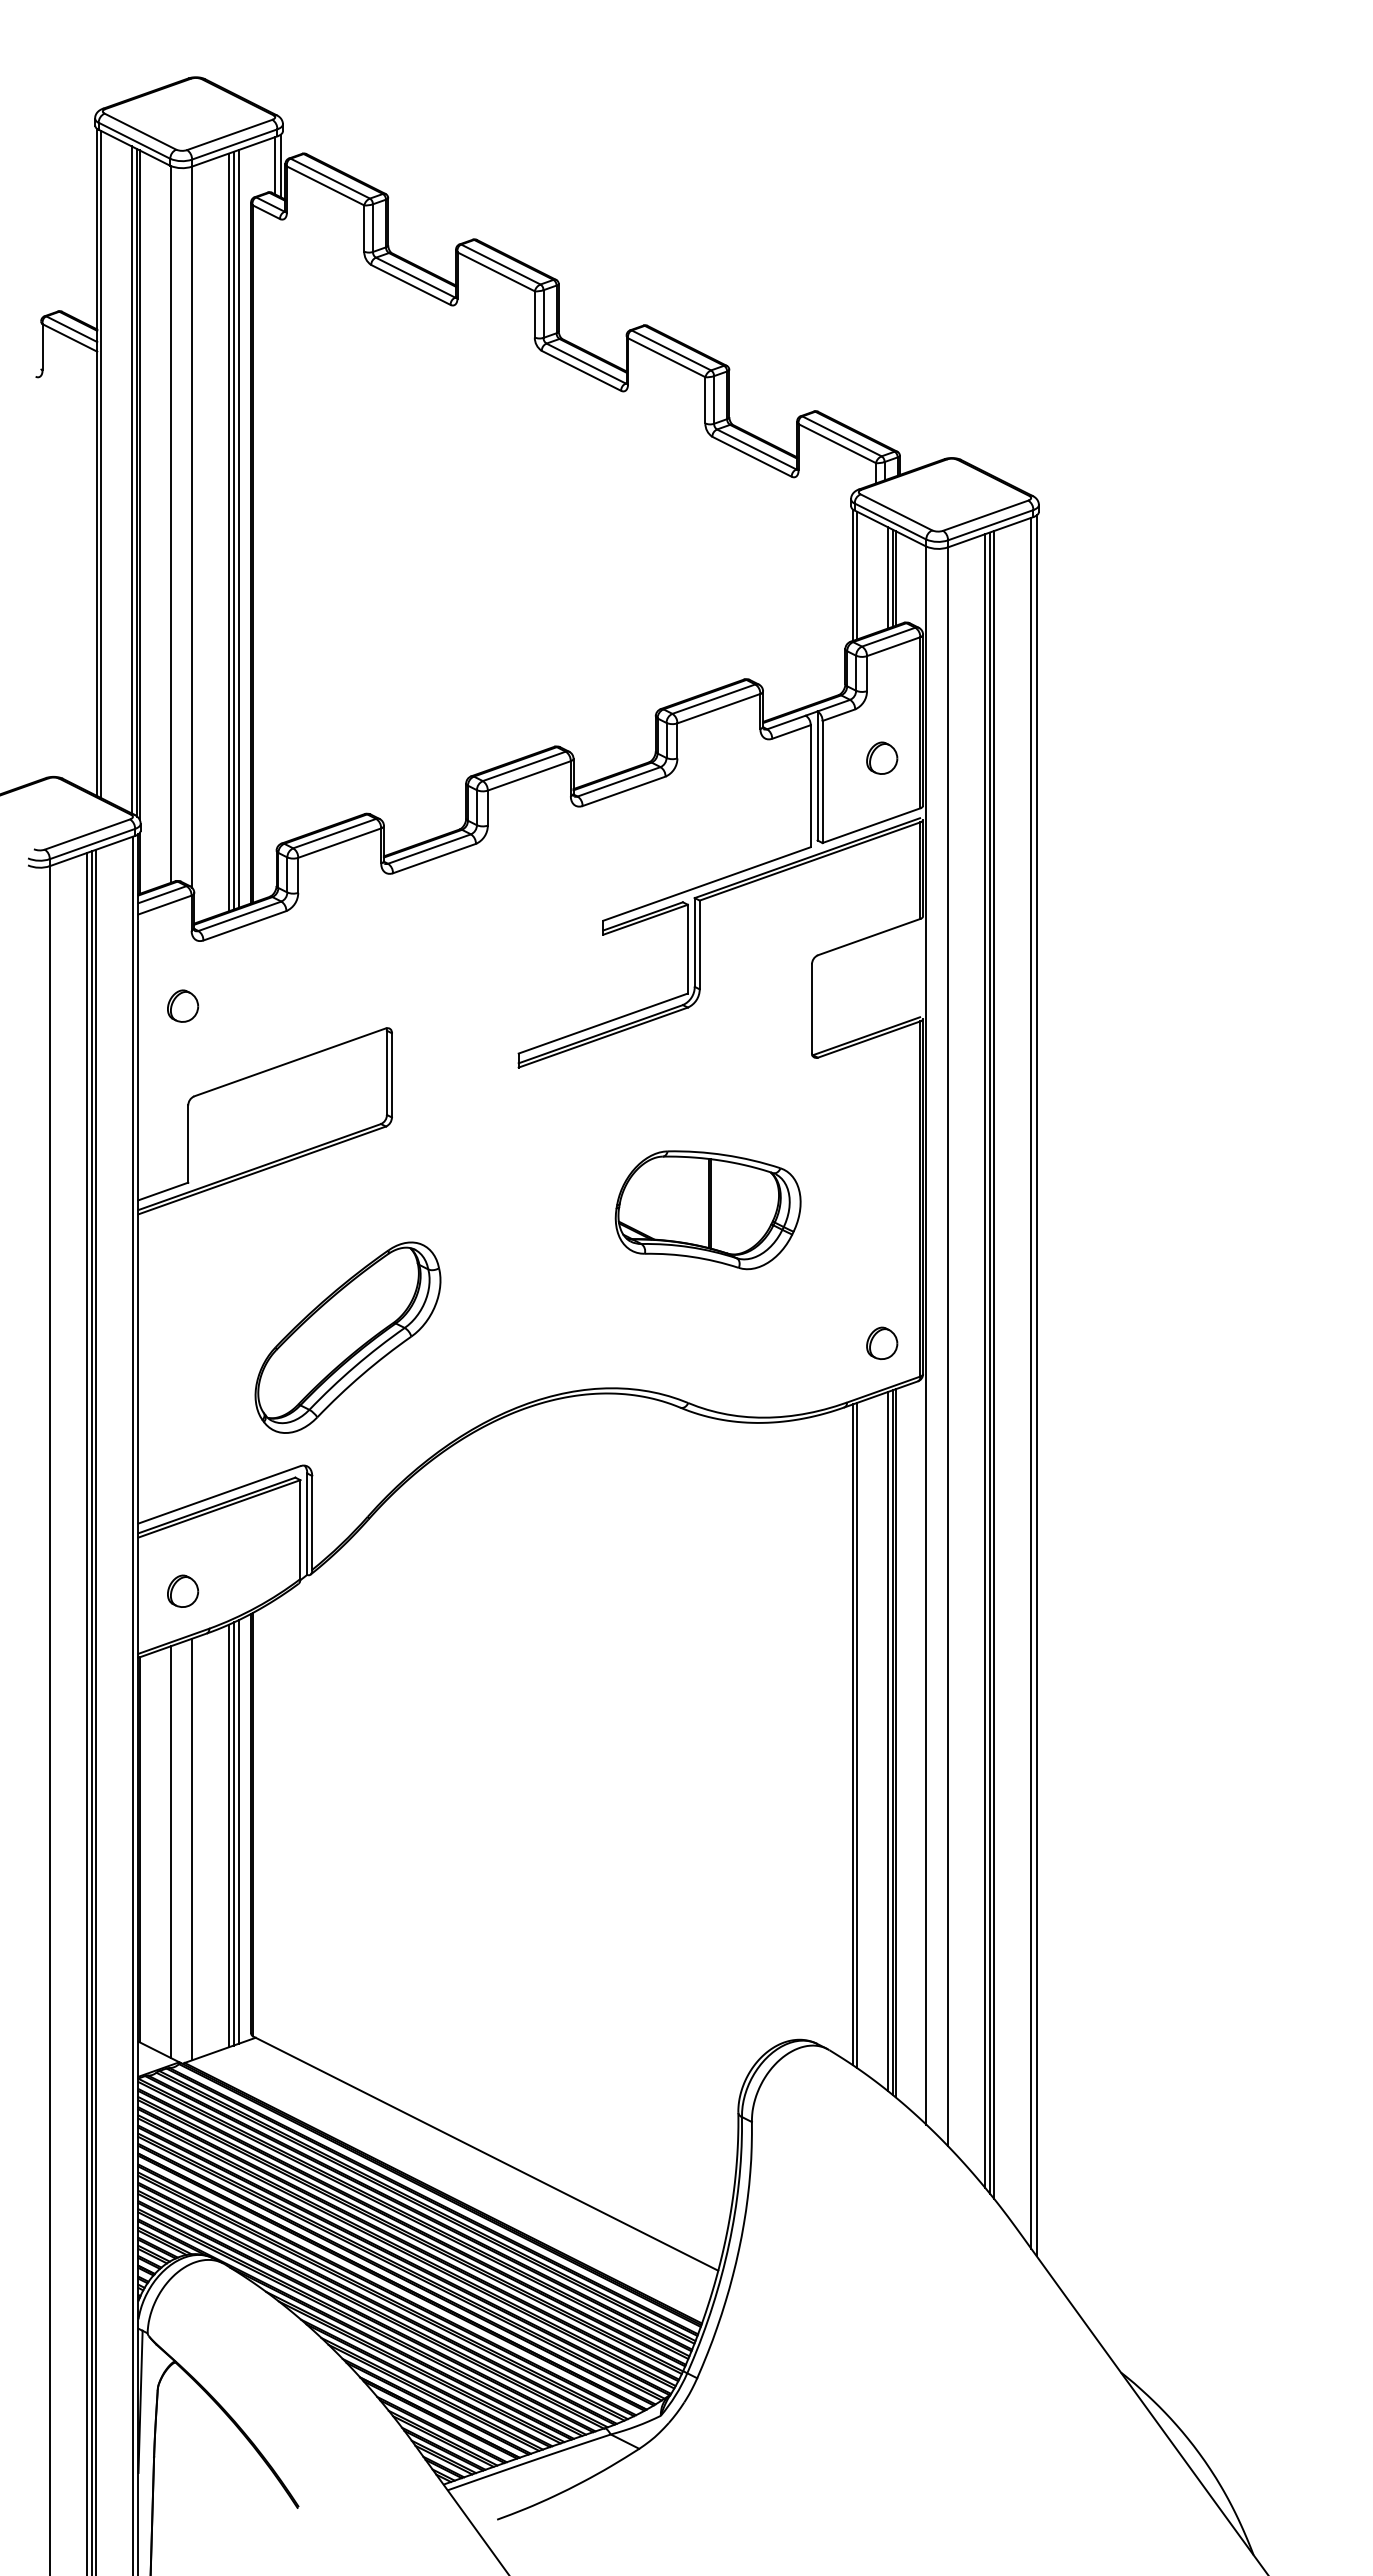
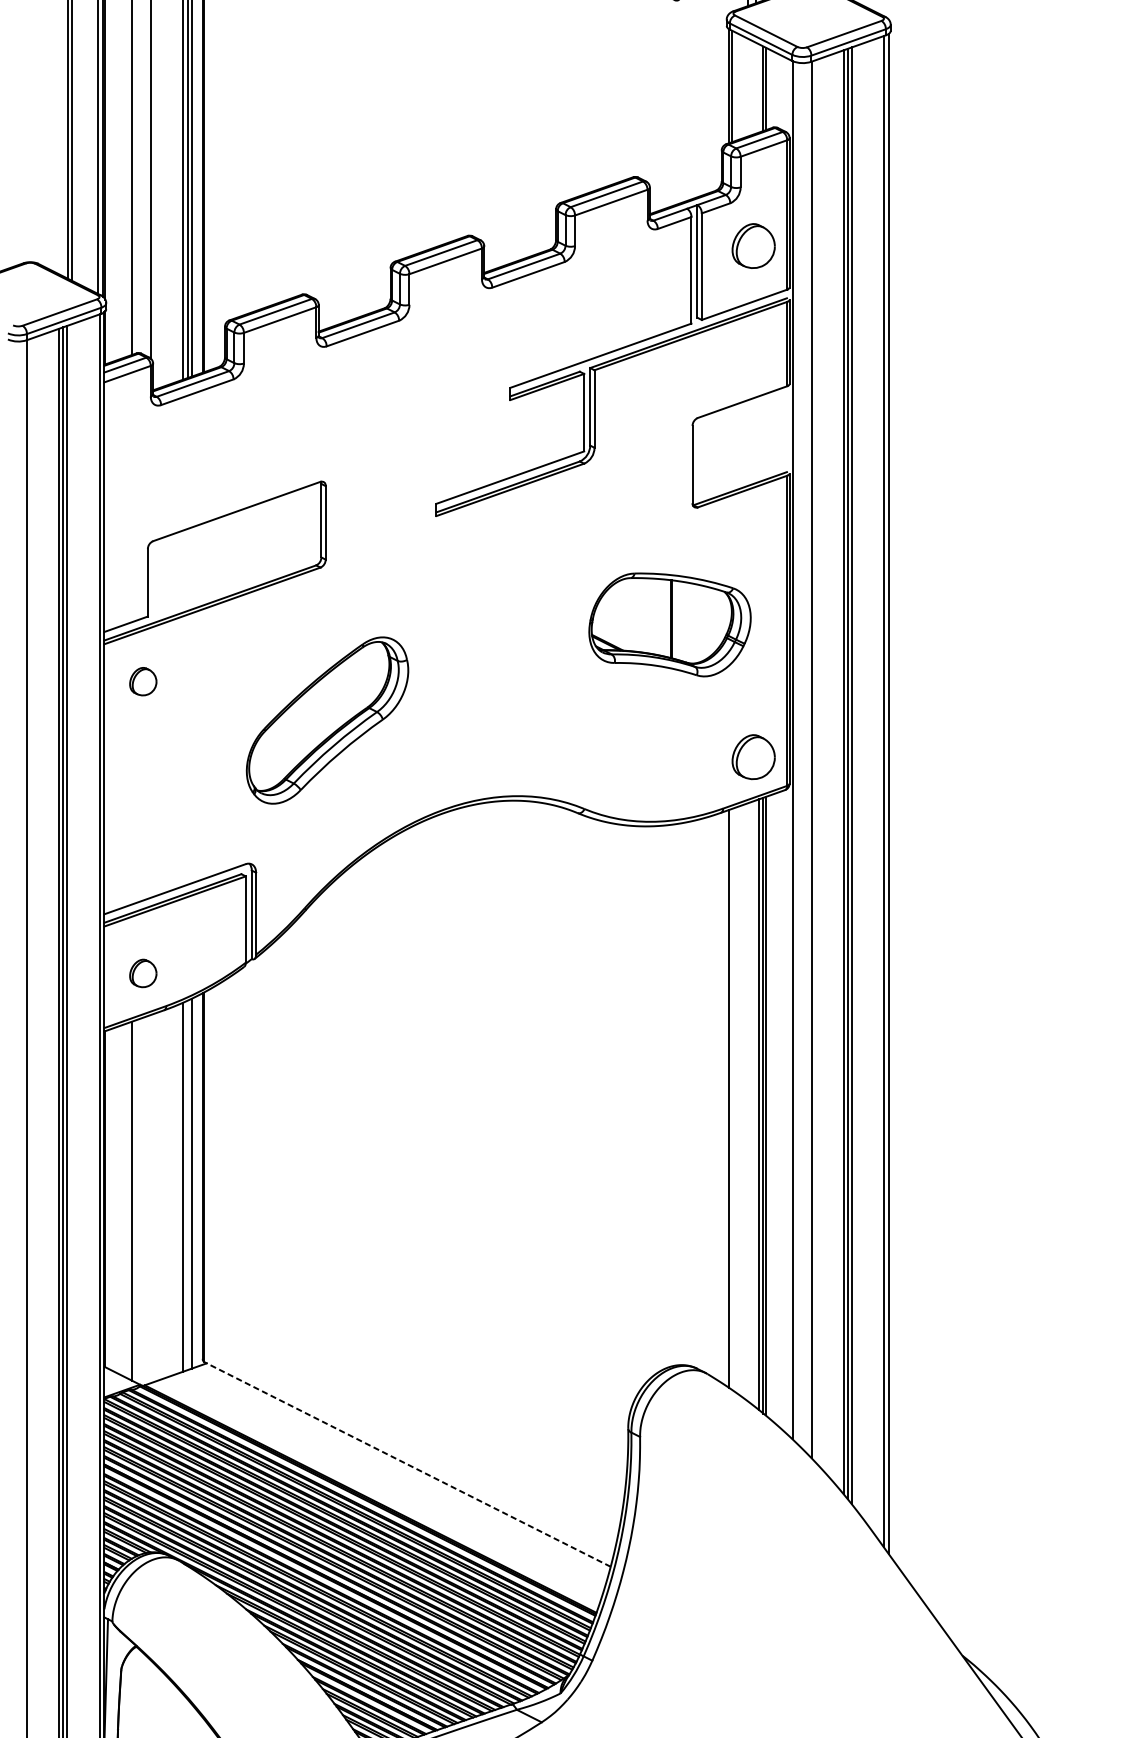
line: (887, 577) -> (758, 88), removed
part: (882, 757) -> (754, 245), size x1.6
part: (183, 1005) -> (143, 681), moved
part: (707, 1210) -> (669, 625), moved
part: (347, 1337) -> (327, 720), moved
part: (882, 1342) -> (754, 756), size x1.6
line: (856, 1735) -> (731, 1099), removed
line: (233, 1833) -> (187, 1184), removed
line: (192, 1849) -> (151, 1198), removed
line: (485, 2153) -> (407, 1464), solid -> dashed

